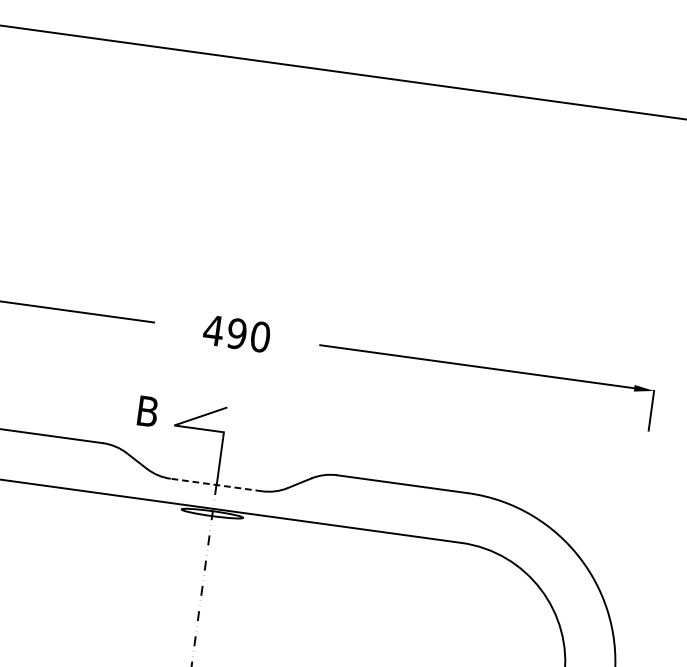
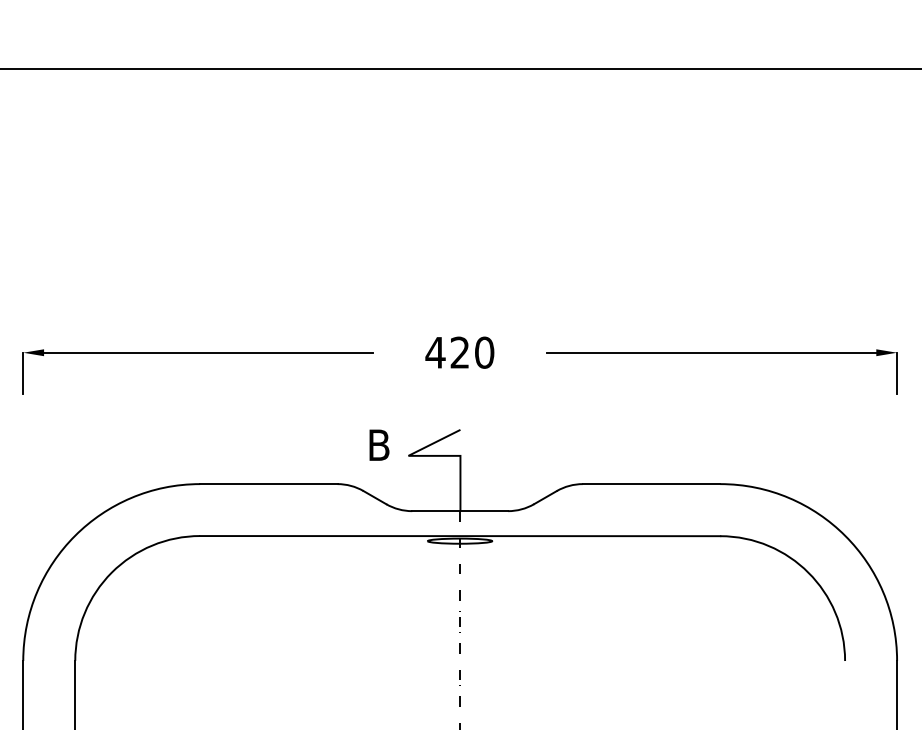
text: (236, 333) -> (459, 352), 490 -> 420
line: (216, 485) -> (460, 511), dashed -> solid

